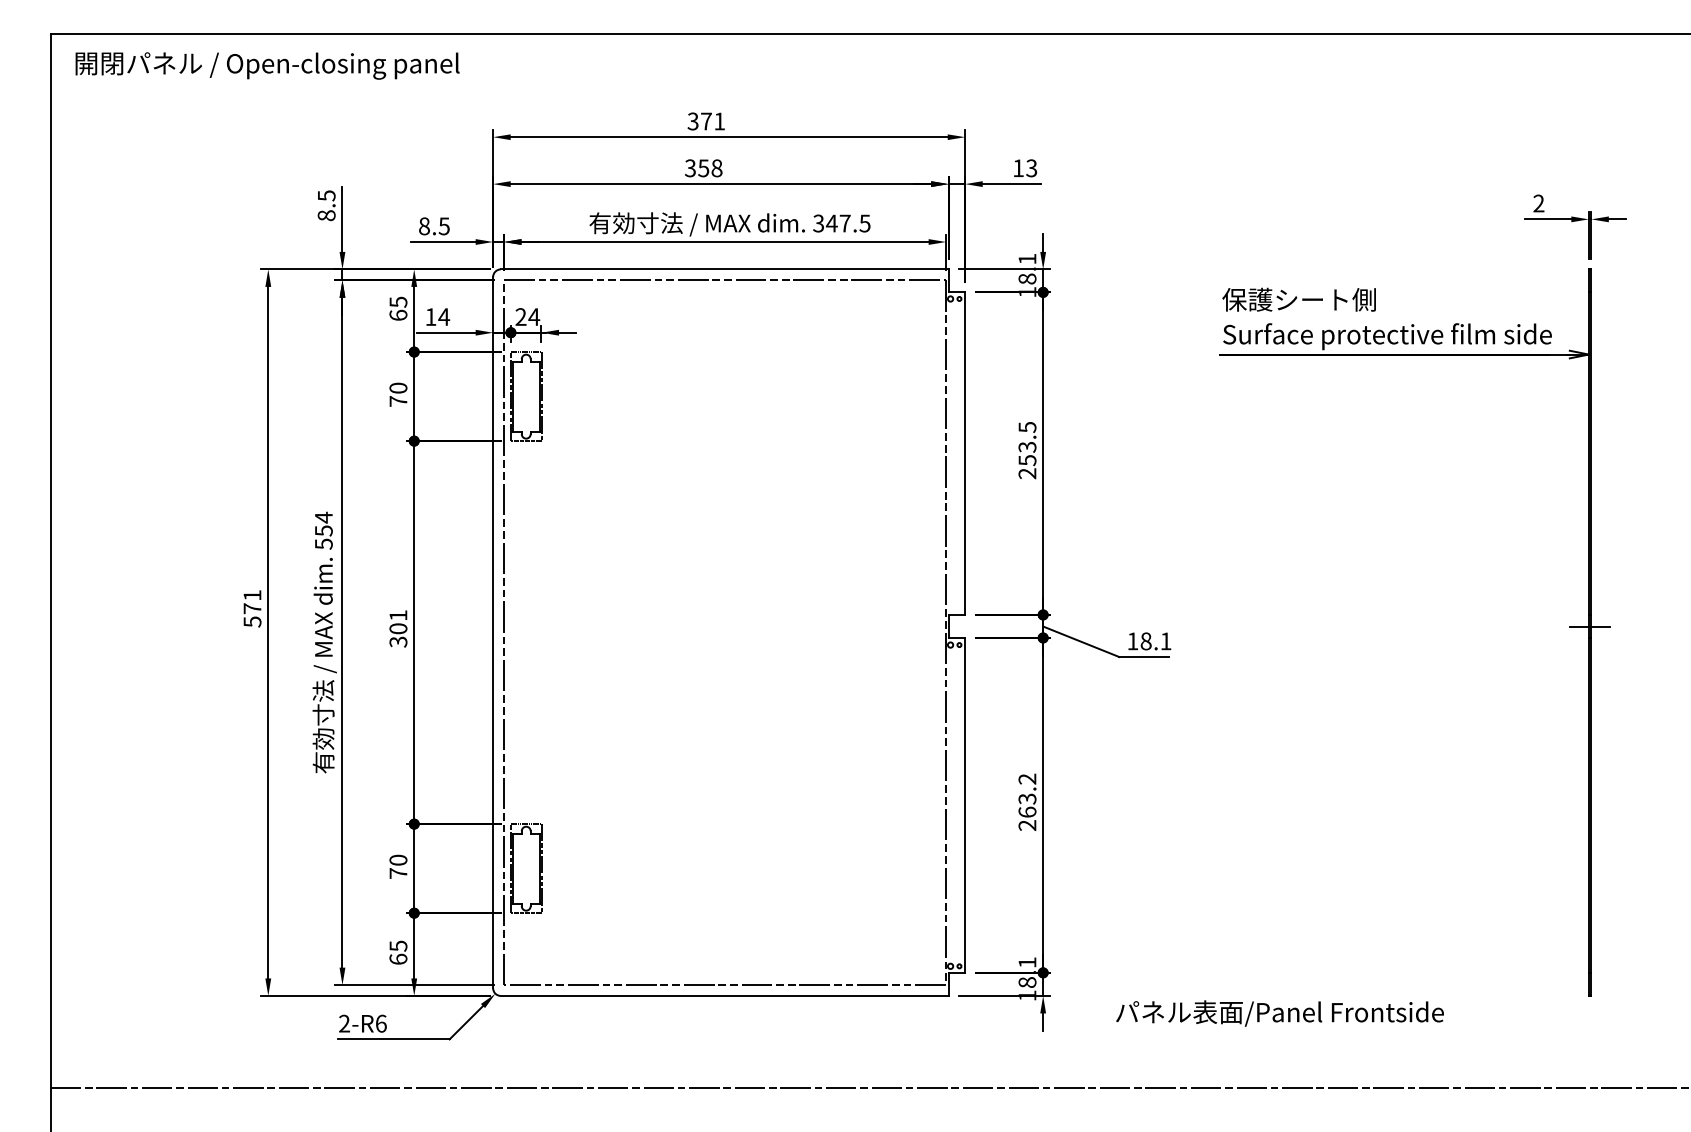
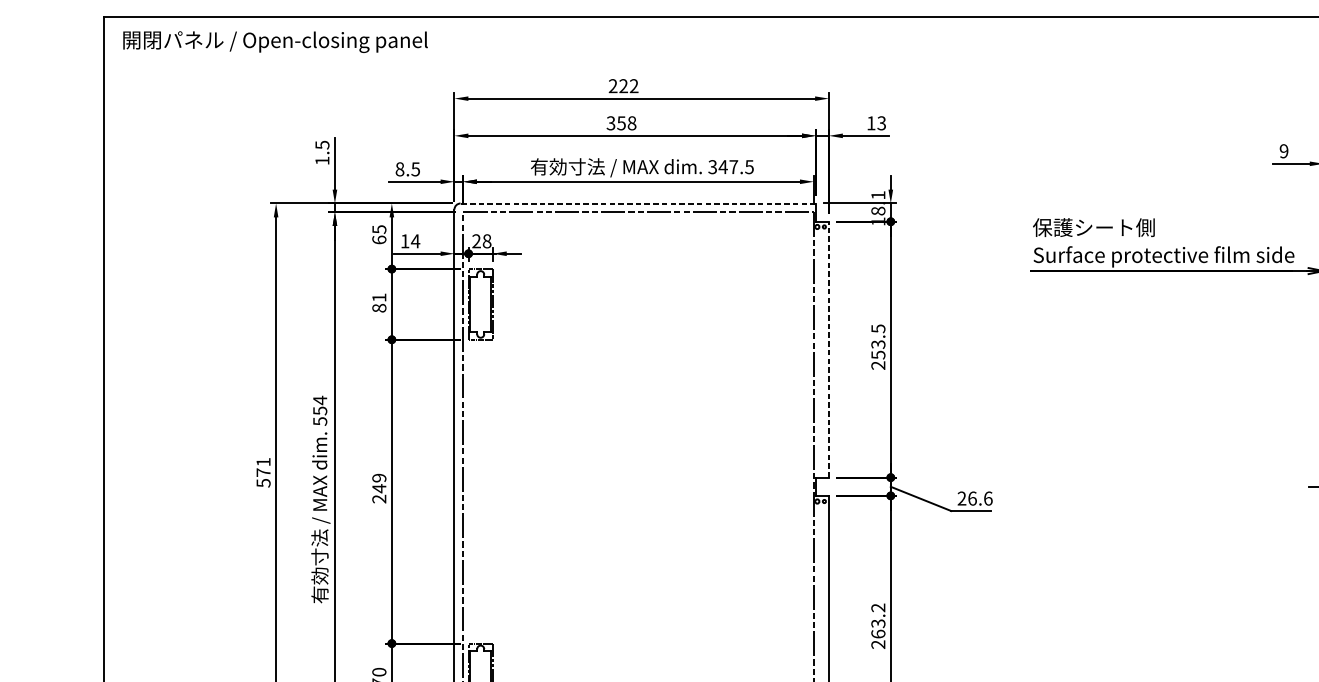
text: (706, 121) -> (623, 86), 371 -> 222
text: (1538, 203) -> (1283, 151), 2 -> 9
text: (326, 215) -> (322, 160), 8.5 -> 1.5
line: (724, 269) -> (638, 203), solid -> dashed
text: (534, 317) -> (487, 241), 24 -> 28
text: (398, 394) -> (379, 302), 70 -> 81
line: (965, 453) -> (829, 349), solid -> dashed
text: (398, 628) -> (379, 488), 301 -> 249
text: (1149, 641) -> (975, 498), 18.1 -> 26.6

